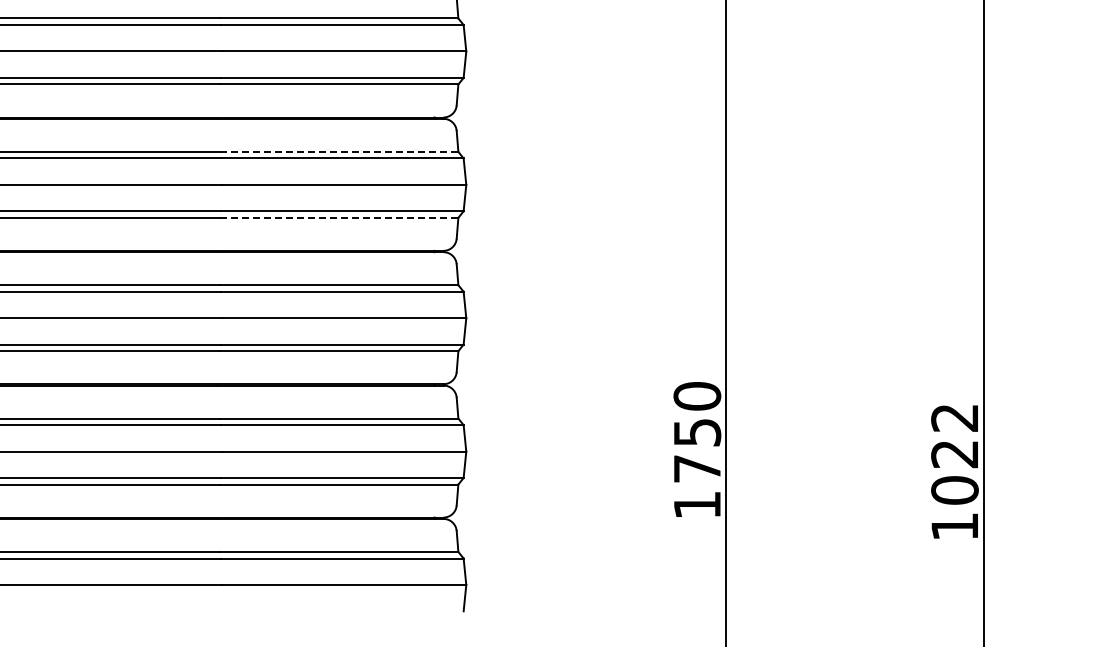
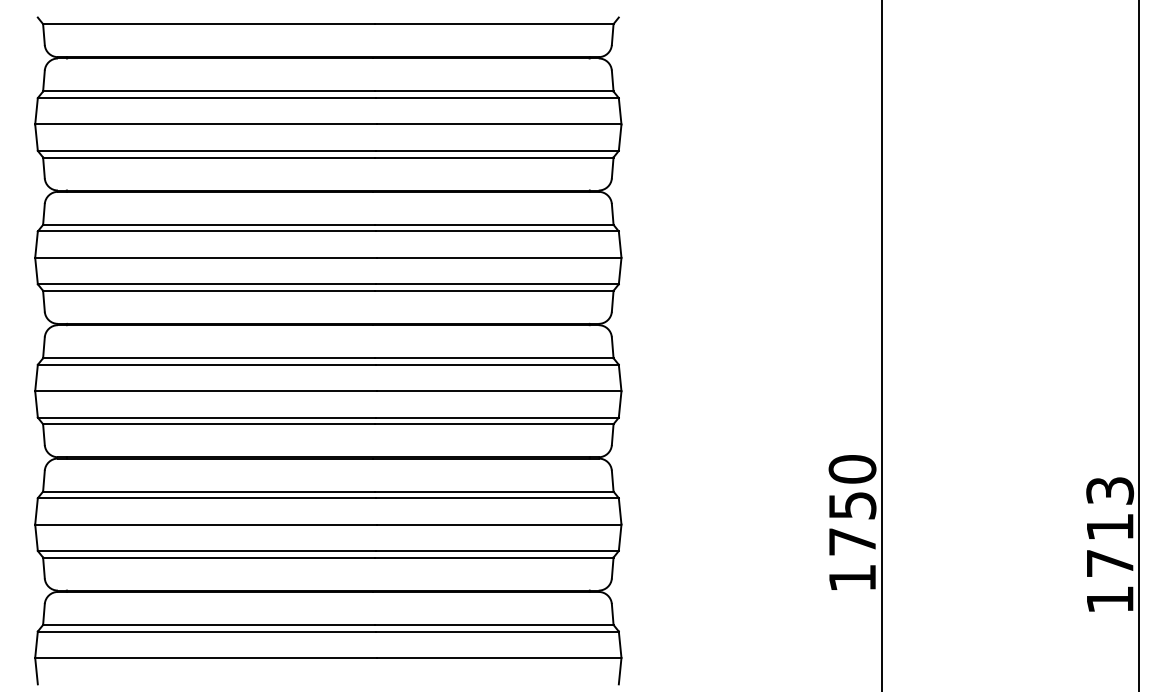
line: (339, 151) -> (494, 224), dashed -> solid
line: (339, 217) -> (494, 290), dashed -> solid
text: (955, 454) -> (1110, 527), 1022 -> 1713

